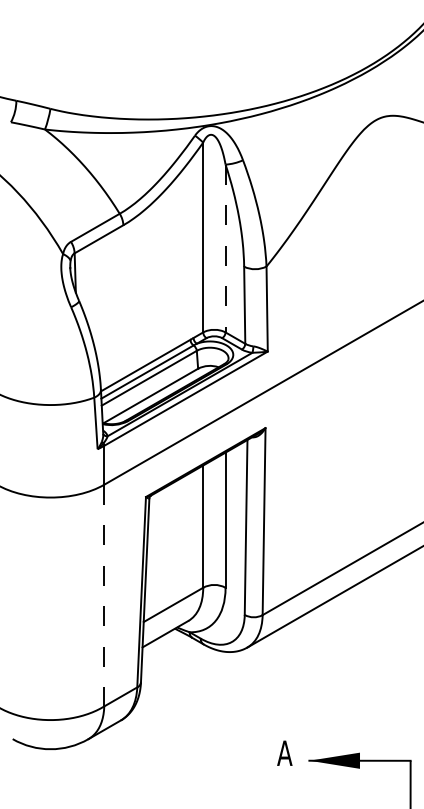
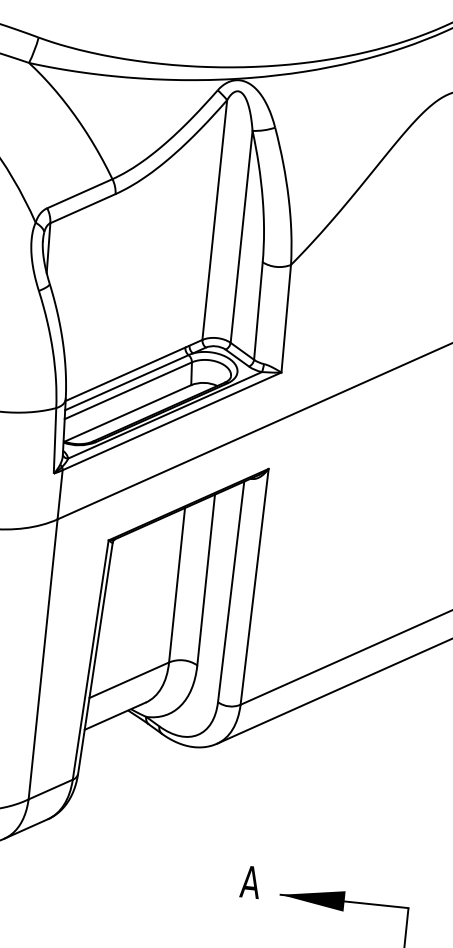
line: (225, 248) -> (241, 236), dashed -> solid
line: (104, 595) -> (43, 659), dashed -> solid

